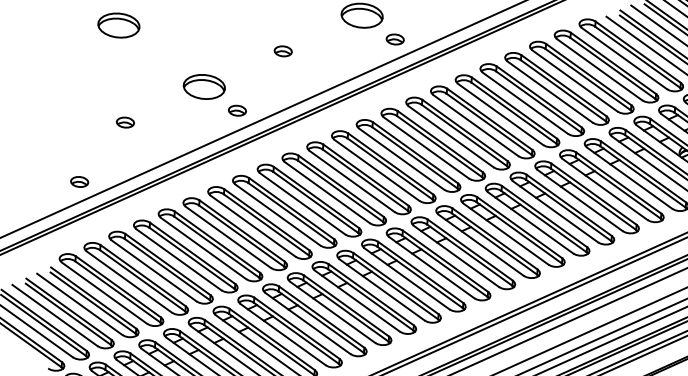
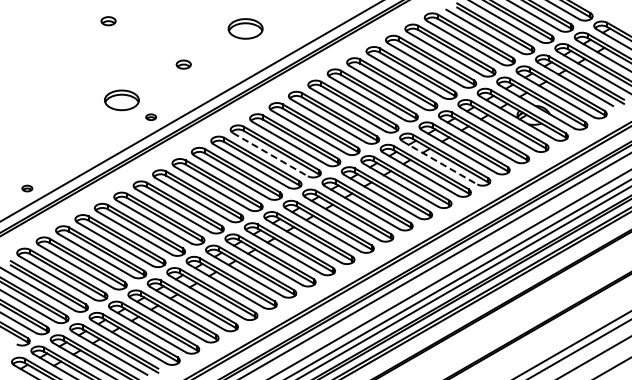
part: (118, 25) -> (46, 56), removed
part: (394, 39) -> (274, 45), removed
part: (237, 111) -> (151, 117), size x0.7
part: (125, 123) -> (60, 136), removed
line: (377, 170) -> (270, 154), solid -> dashed
part: (79, 181) -> (27, 188), size x0.7
line: (580, 201) -> (440, 163), solid -> dashed

